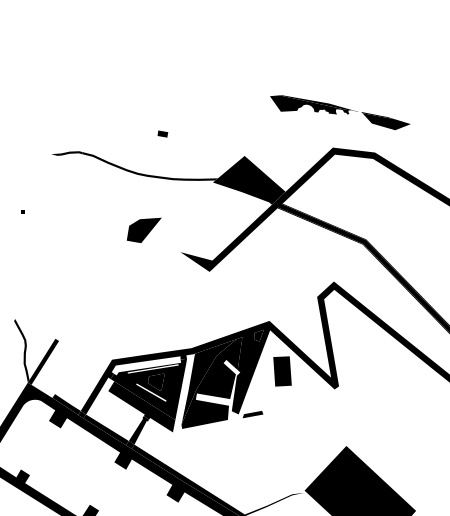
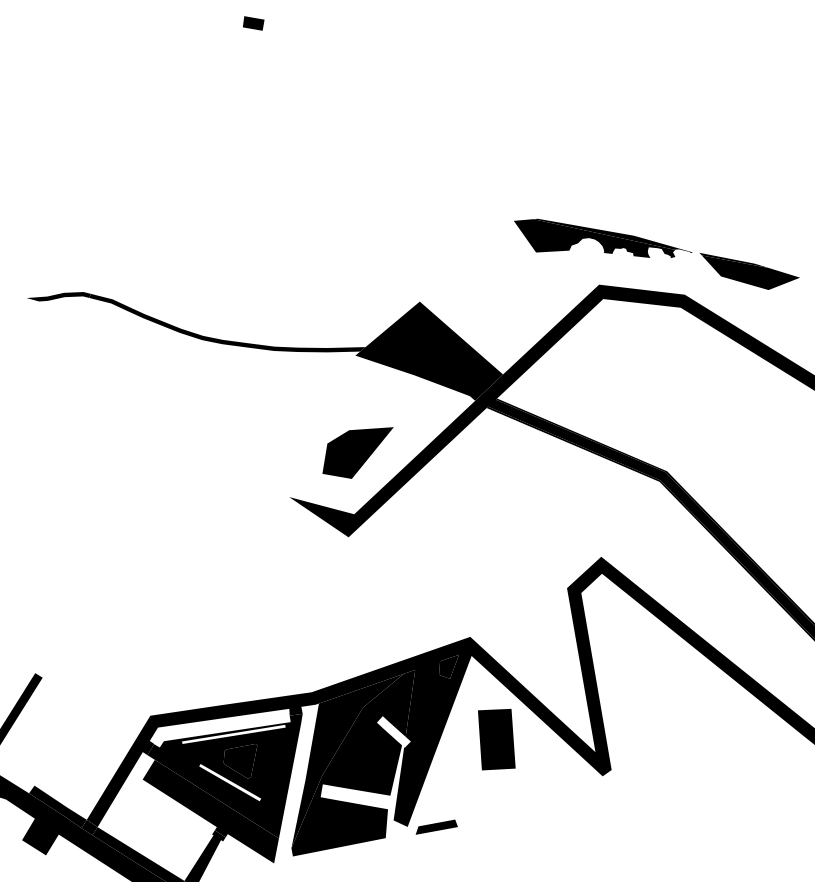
part: (340, 112) -> (657, 253), moved
part: (162, 133) -> (252, 22), moved
part: (143, 229) -> (356, 451), moved

